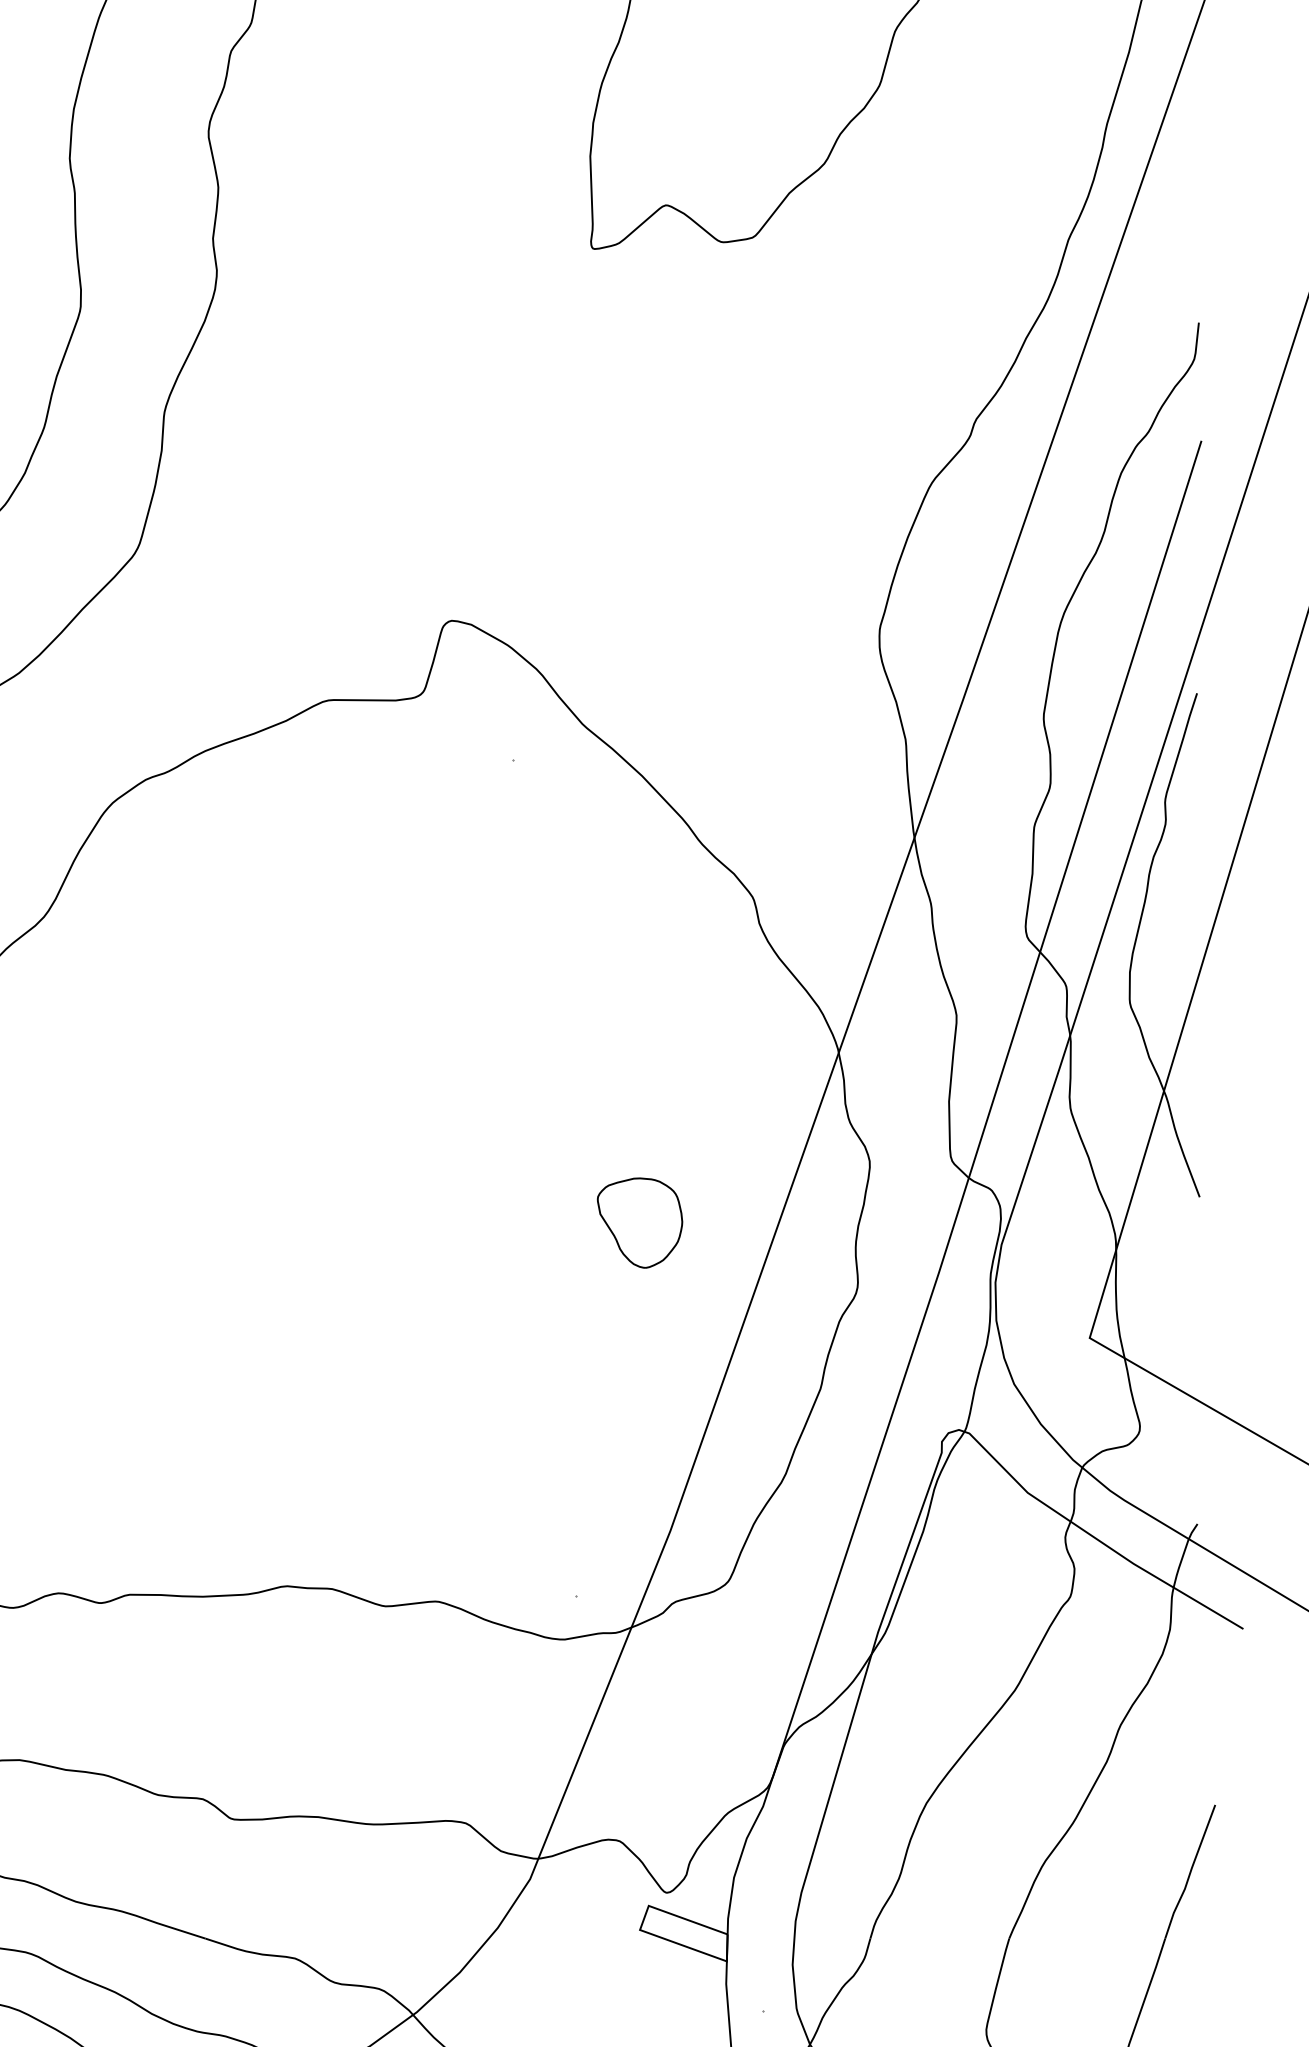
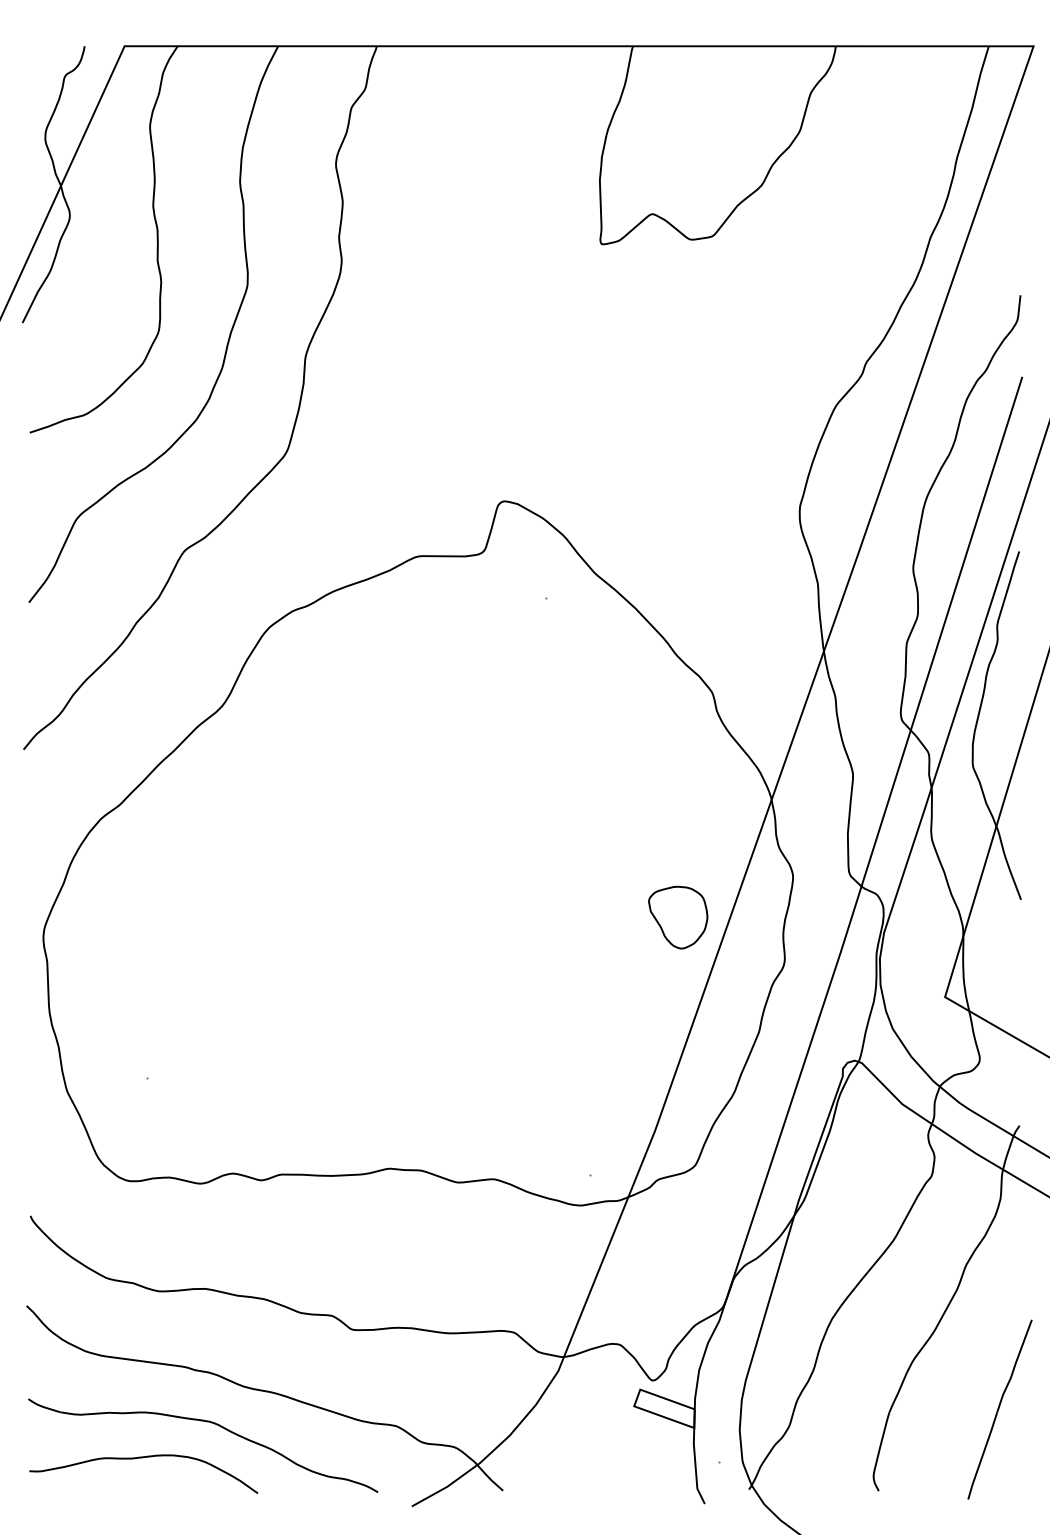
part: (640, 1222) -> (678, 917), moved

